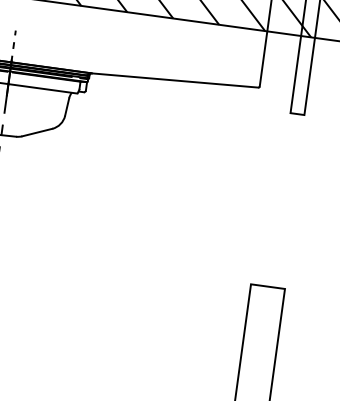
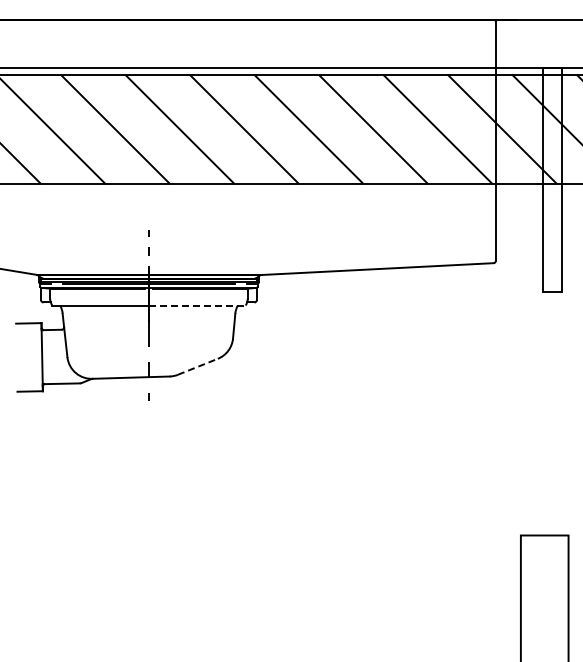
line: (43, 88) -> (197, 305), solid -> dashed
line: (37, 132) -> (197, 366), solid -> dashed

